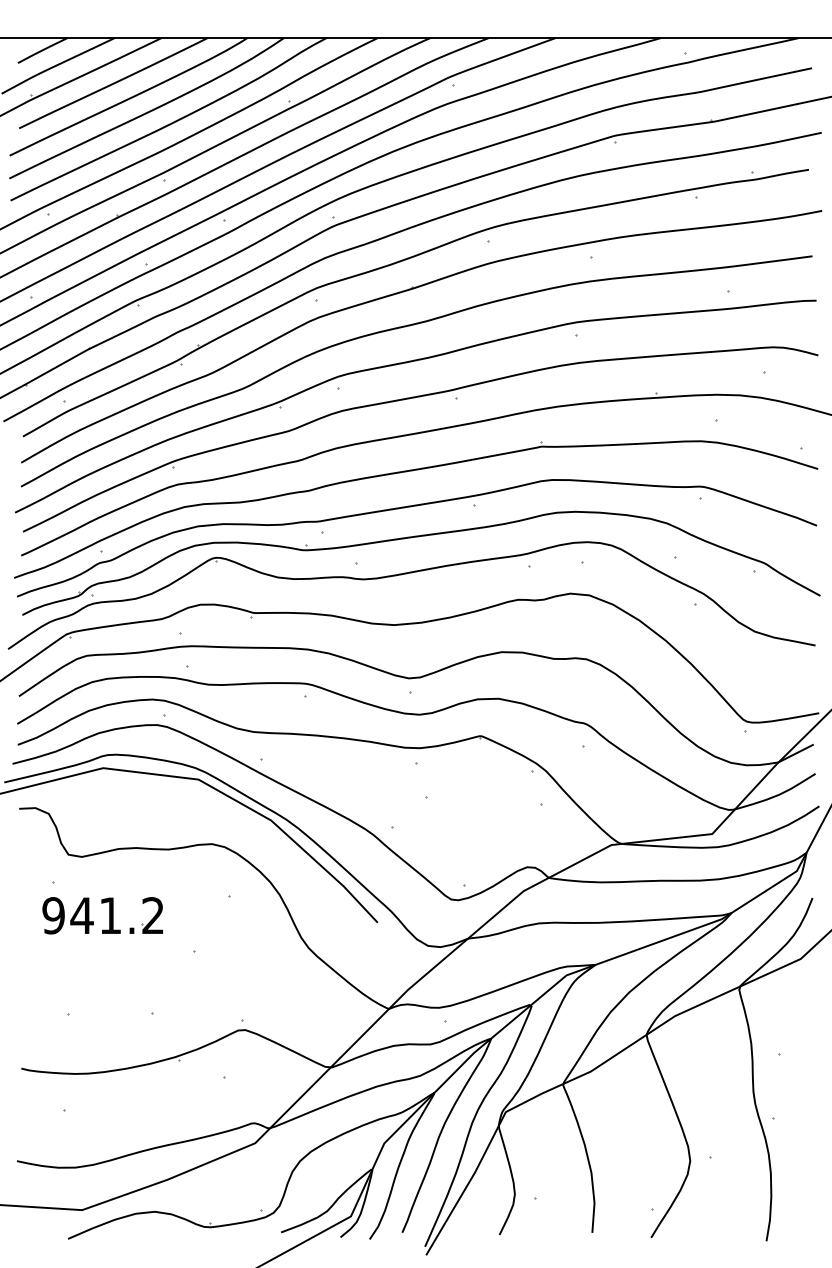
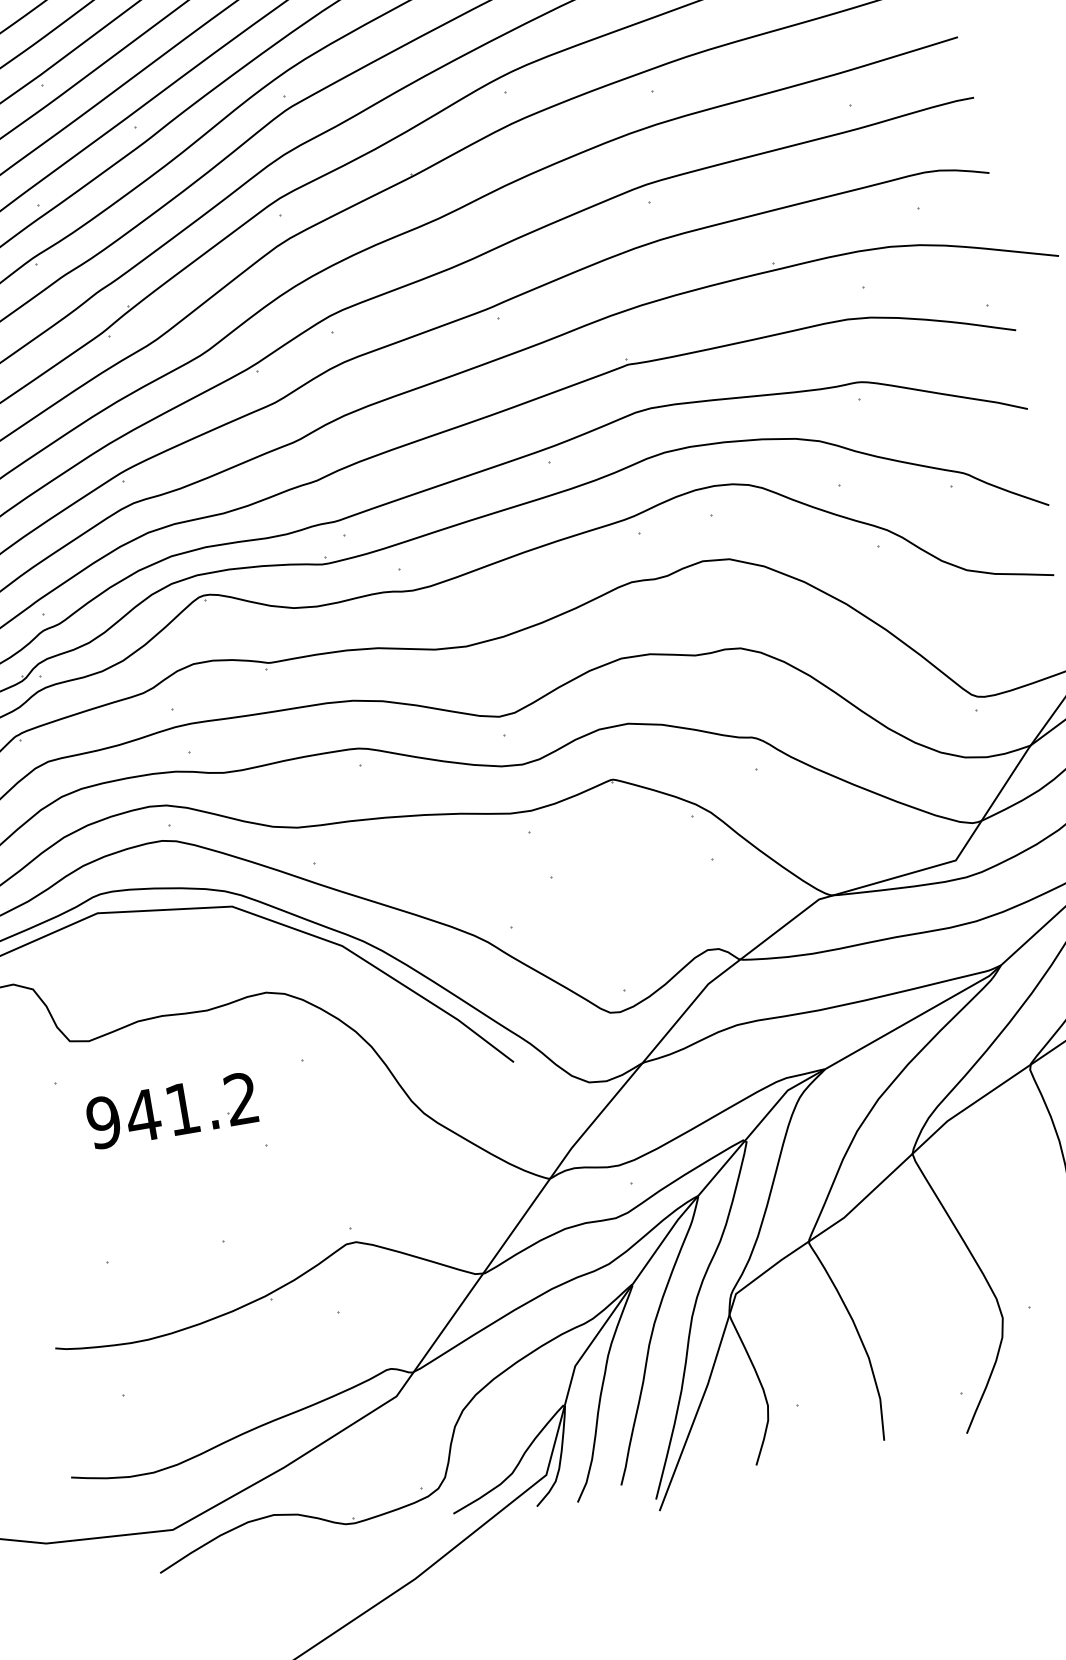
part: (109, 915) -> (181, 1108), moved

